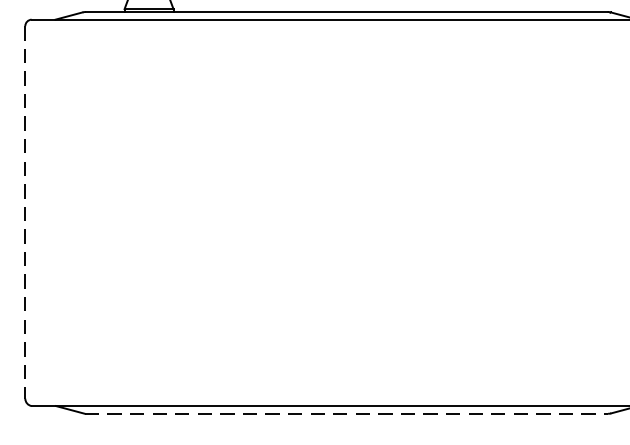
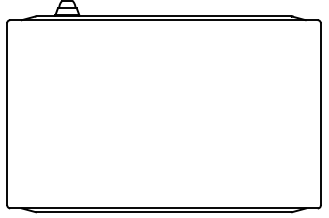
line: (26, 213) -> (7, 114), dashed -> solid
line: (348, 414) -> (164, 212), dashed -> solid

